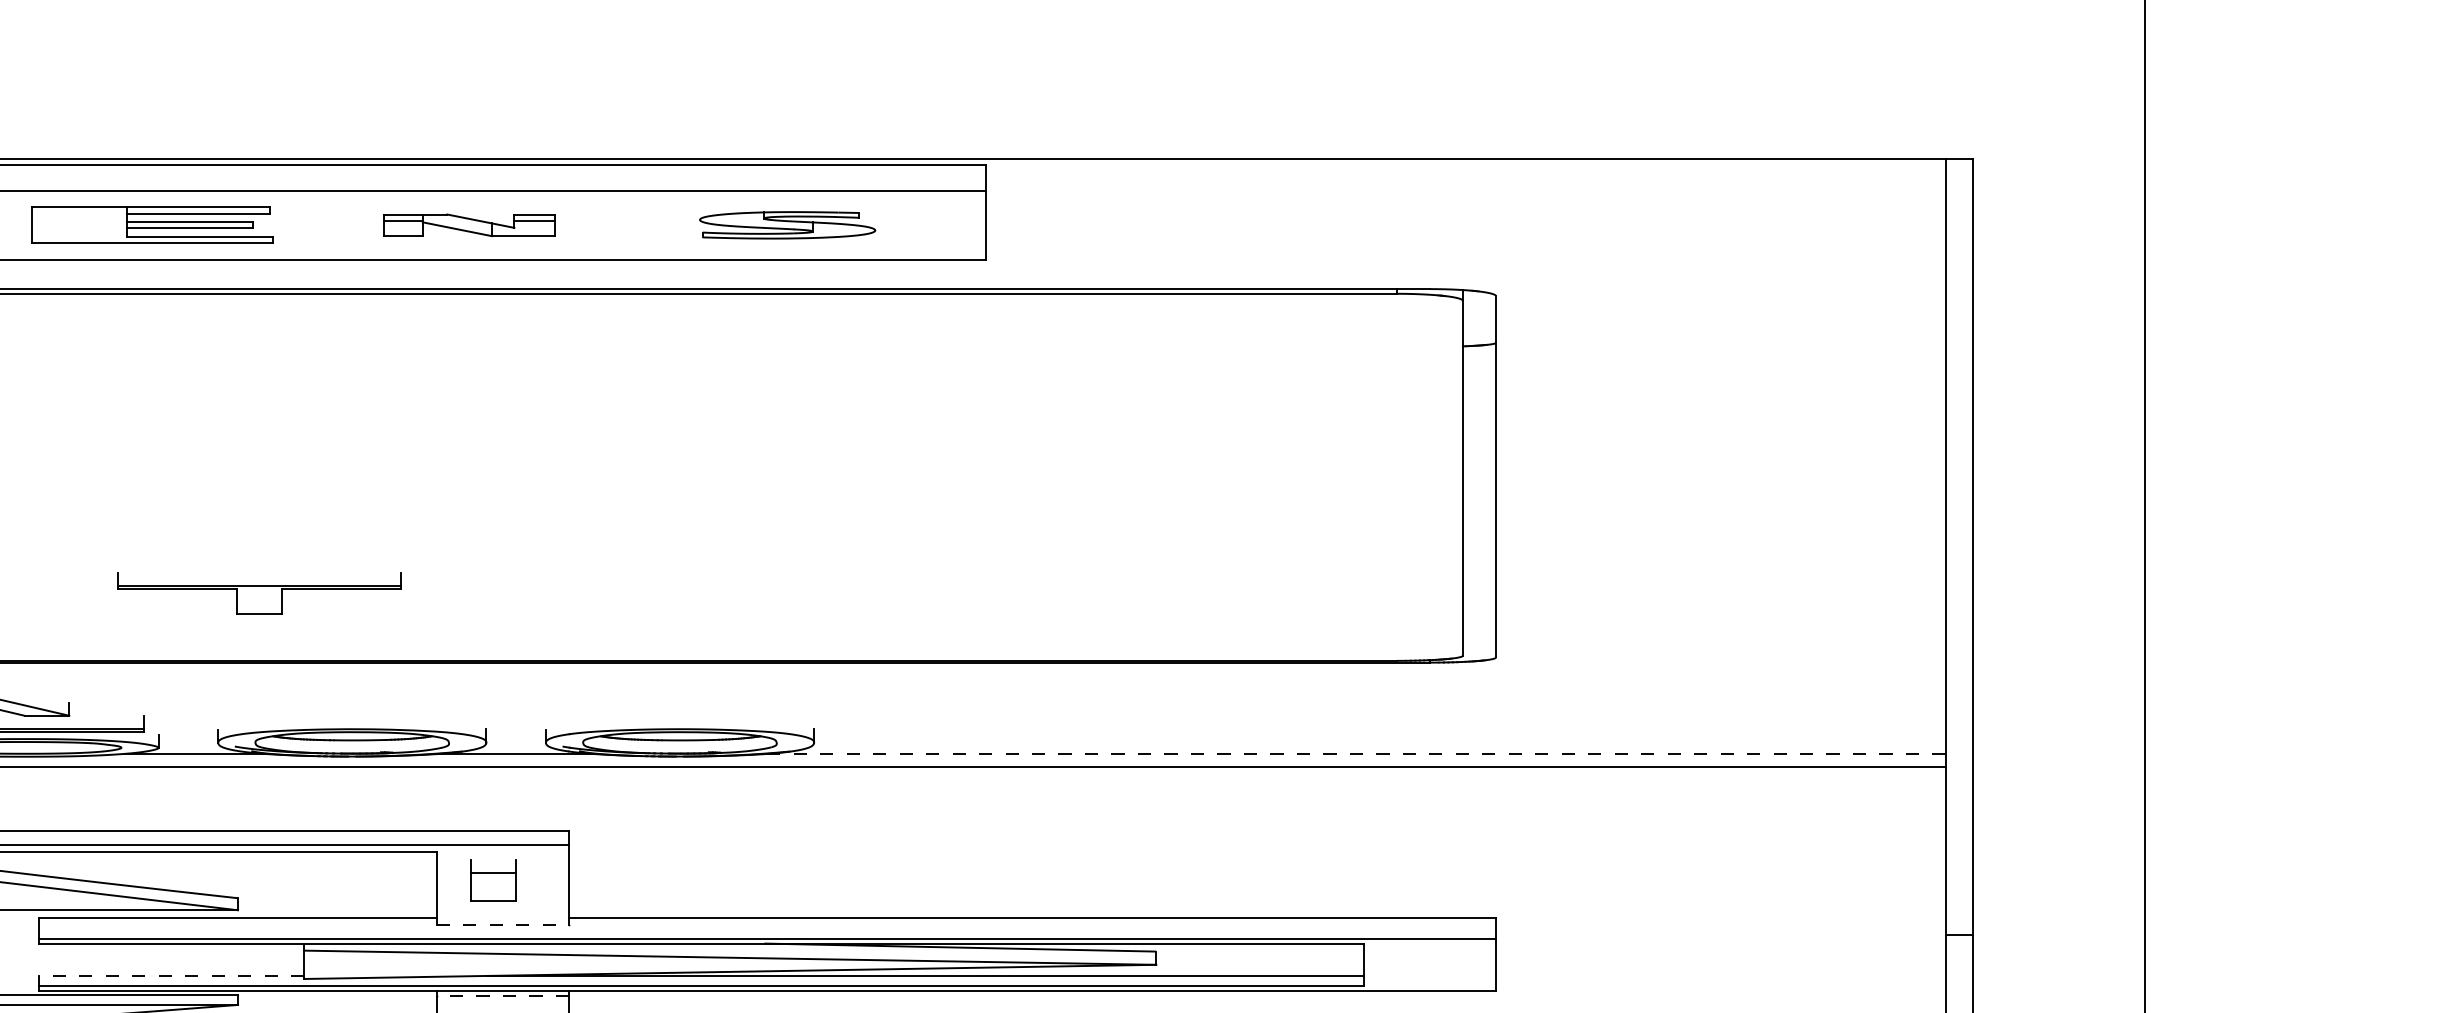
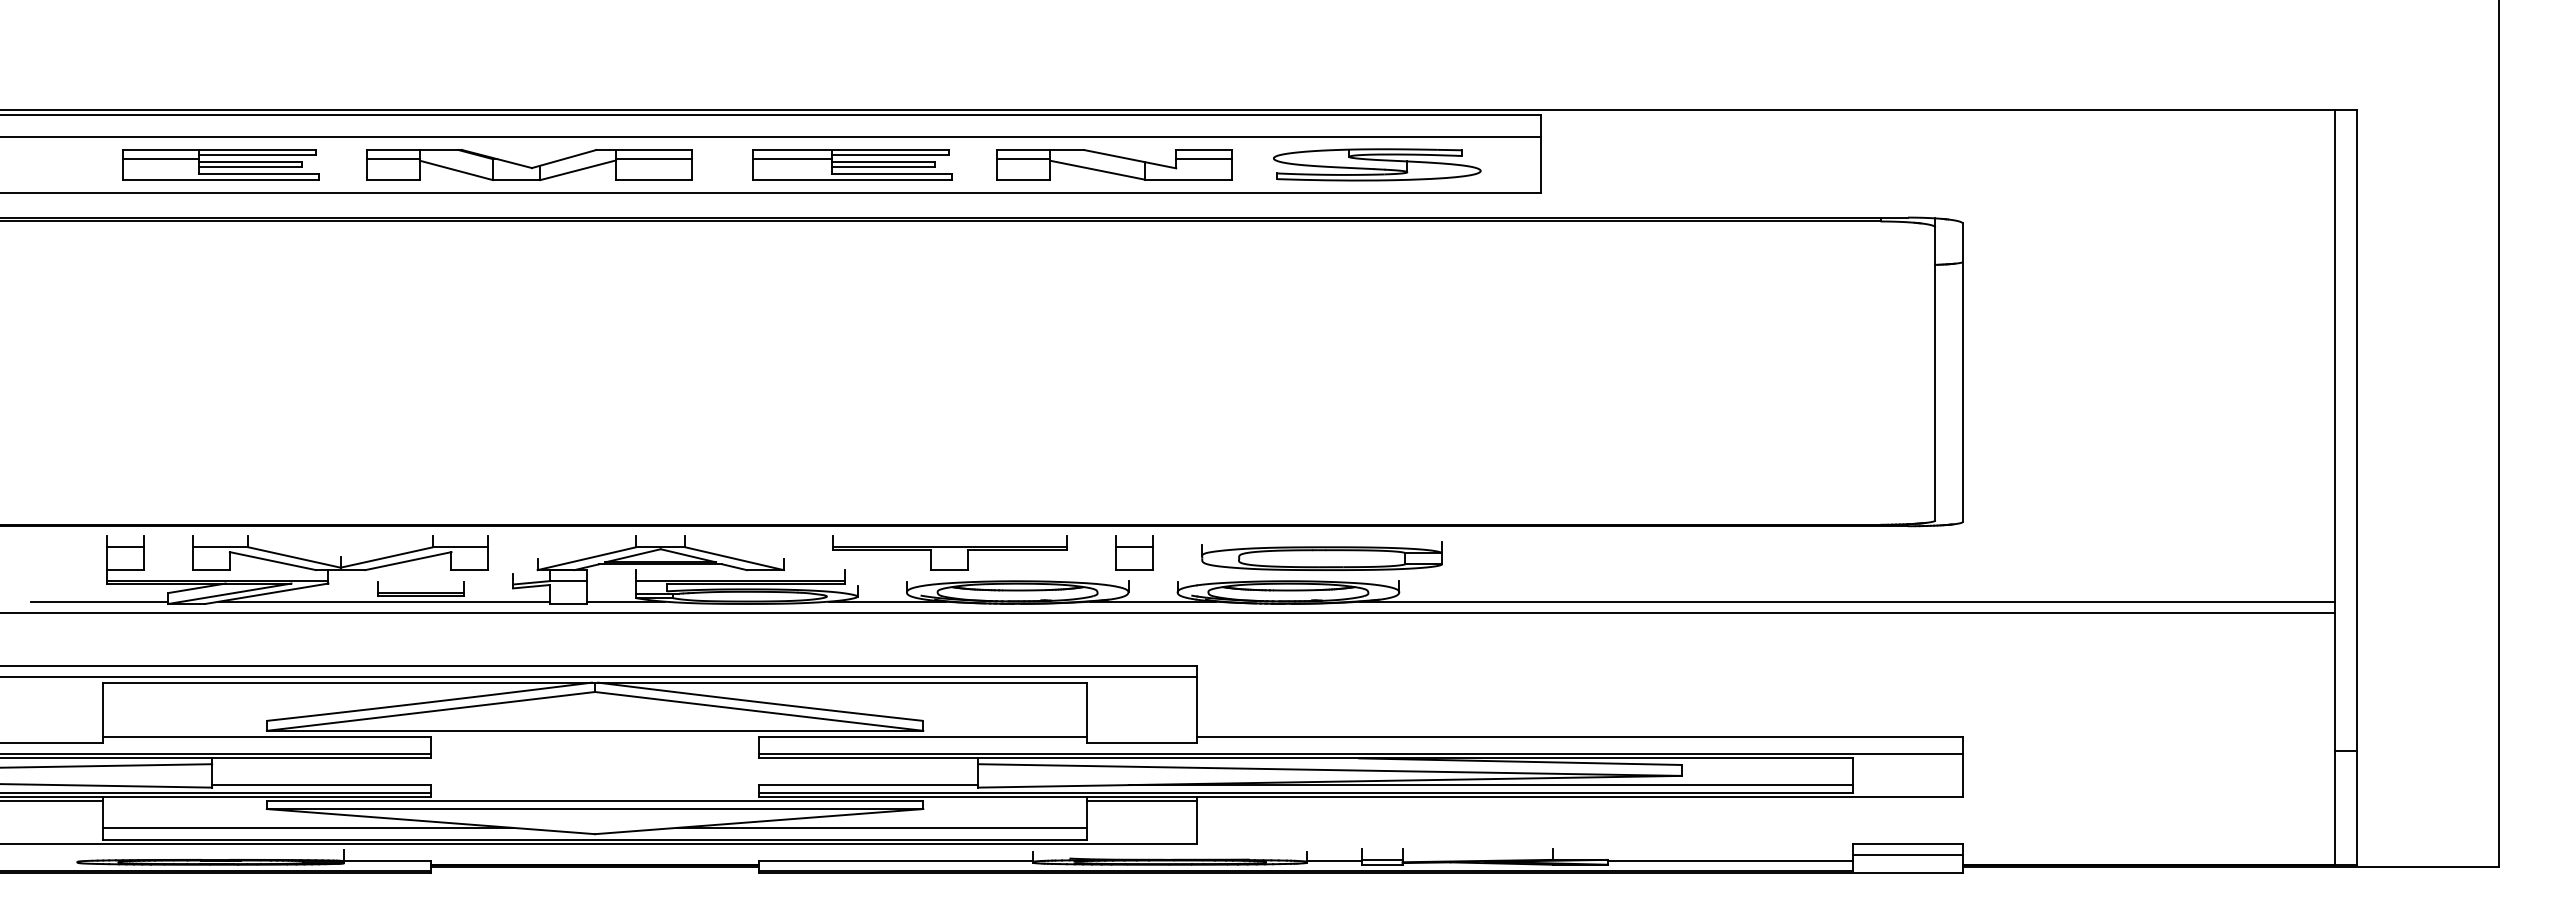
line: (79, 217) -> (792, 158), added
part: (469, 224) -> (1114, 164), size x1.67
part: (787, 224) -> (1377, 164), size x1.43
part: (258, 592) -> (949, 552), moved
part: (720, 698) -> (1321, 555), added
line: (1357, 753) -> (1848, 601), dashed -> solid
part: (493, 879) -> (1134, 552), moved
line: (503, 924) -> (1142, 742), dashed -> solid
line: (171, 976) -> (868, 785), dashed -> solid
line: (503, 995) -> (1142, 801), dashed -> solid

